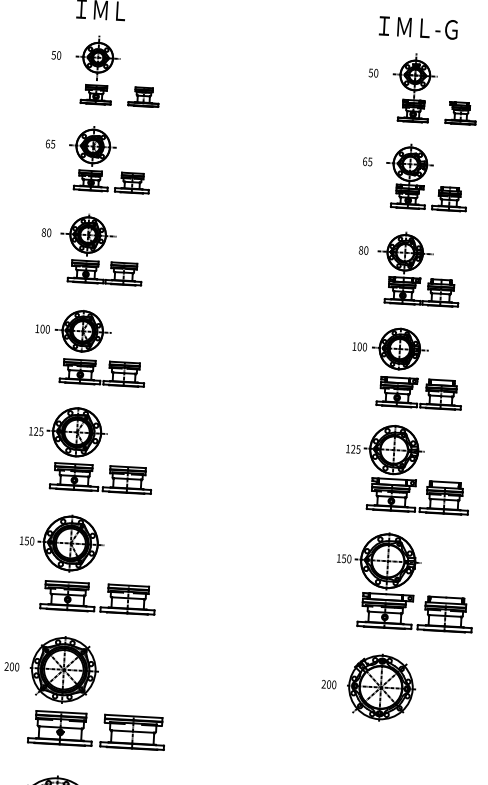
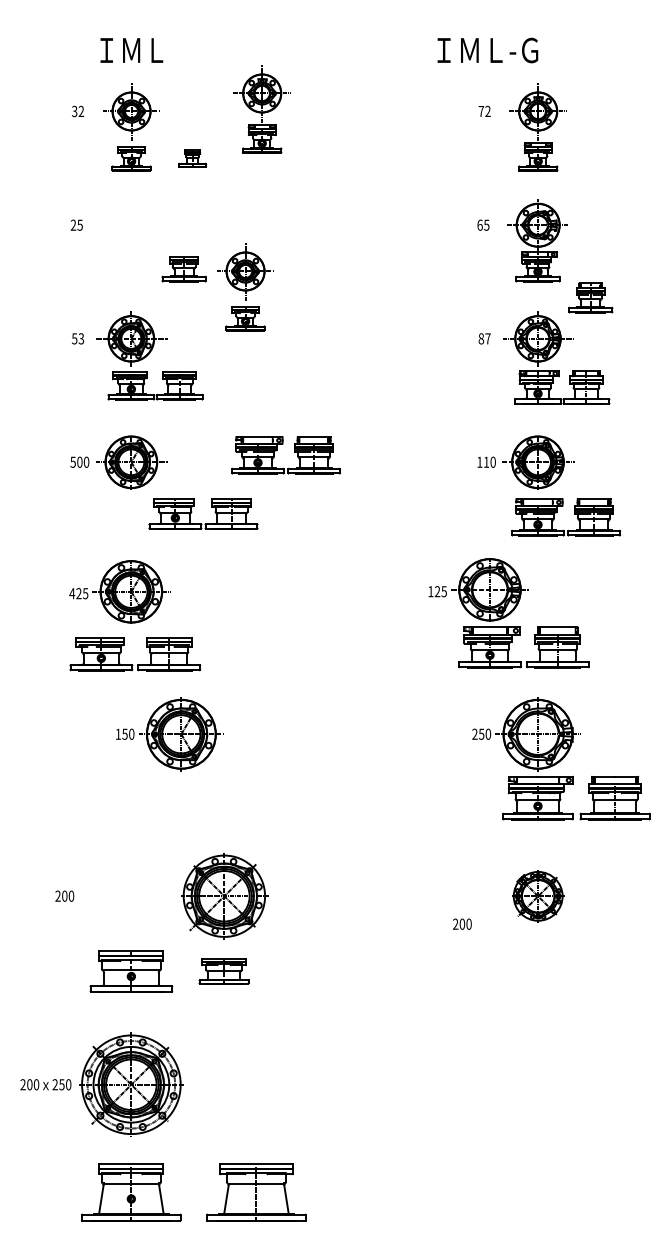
text: (418, 27) -> (487, 50), moved
text: (56, 55) -> (78, 111), 50 -> 32
part: (199, 61) -> (261, 109), added
text: (373, 73) -> (484, 111), 50 -> 72
part: (143, 97) -> (192, 158), size x0.7
part: (461, 113) -> (599, 156), removed
text: (47, 143) -> (73, 224), 65 -> 25
part: (92, 158) -> (131, 240), removed
part: (449, 198) -> (590, 297), moved
part: (179, 200) -> (245, 287), added
text: (46, 232) -> (78, 338), 80 -> 53
text: (365, 250) -> (487, 338), 80 -> 87
text: (36, 328) -> (72, 461), 100 -> 500
part: (210, 330) -> (294, 452), added
text: (359, 346) -> (486, 461), 100 -> 110
part: (108, 368) -> (211, 507), moved
text: (31, 431) -> (72, 593), 125 -> 425
part: (407, 469) -> (508, 613), moved
part: (102, 486) -> (137, 664), moved
part: (61, 543) -> (169, 734), moved
text: (338, 557) -> (474, 733), 150 -> 250
part: (94, 605) -> (165, 812), removed
part: (63, 669) -> (224, 896), moved
text: (329, 684) -> (462, 923), moved
part: (381, 687) -> (538, 896), size x0.6
part: (132, 732) -> (223, 971), size x0.6

